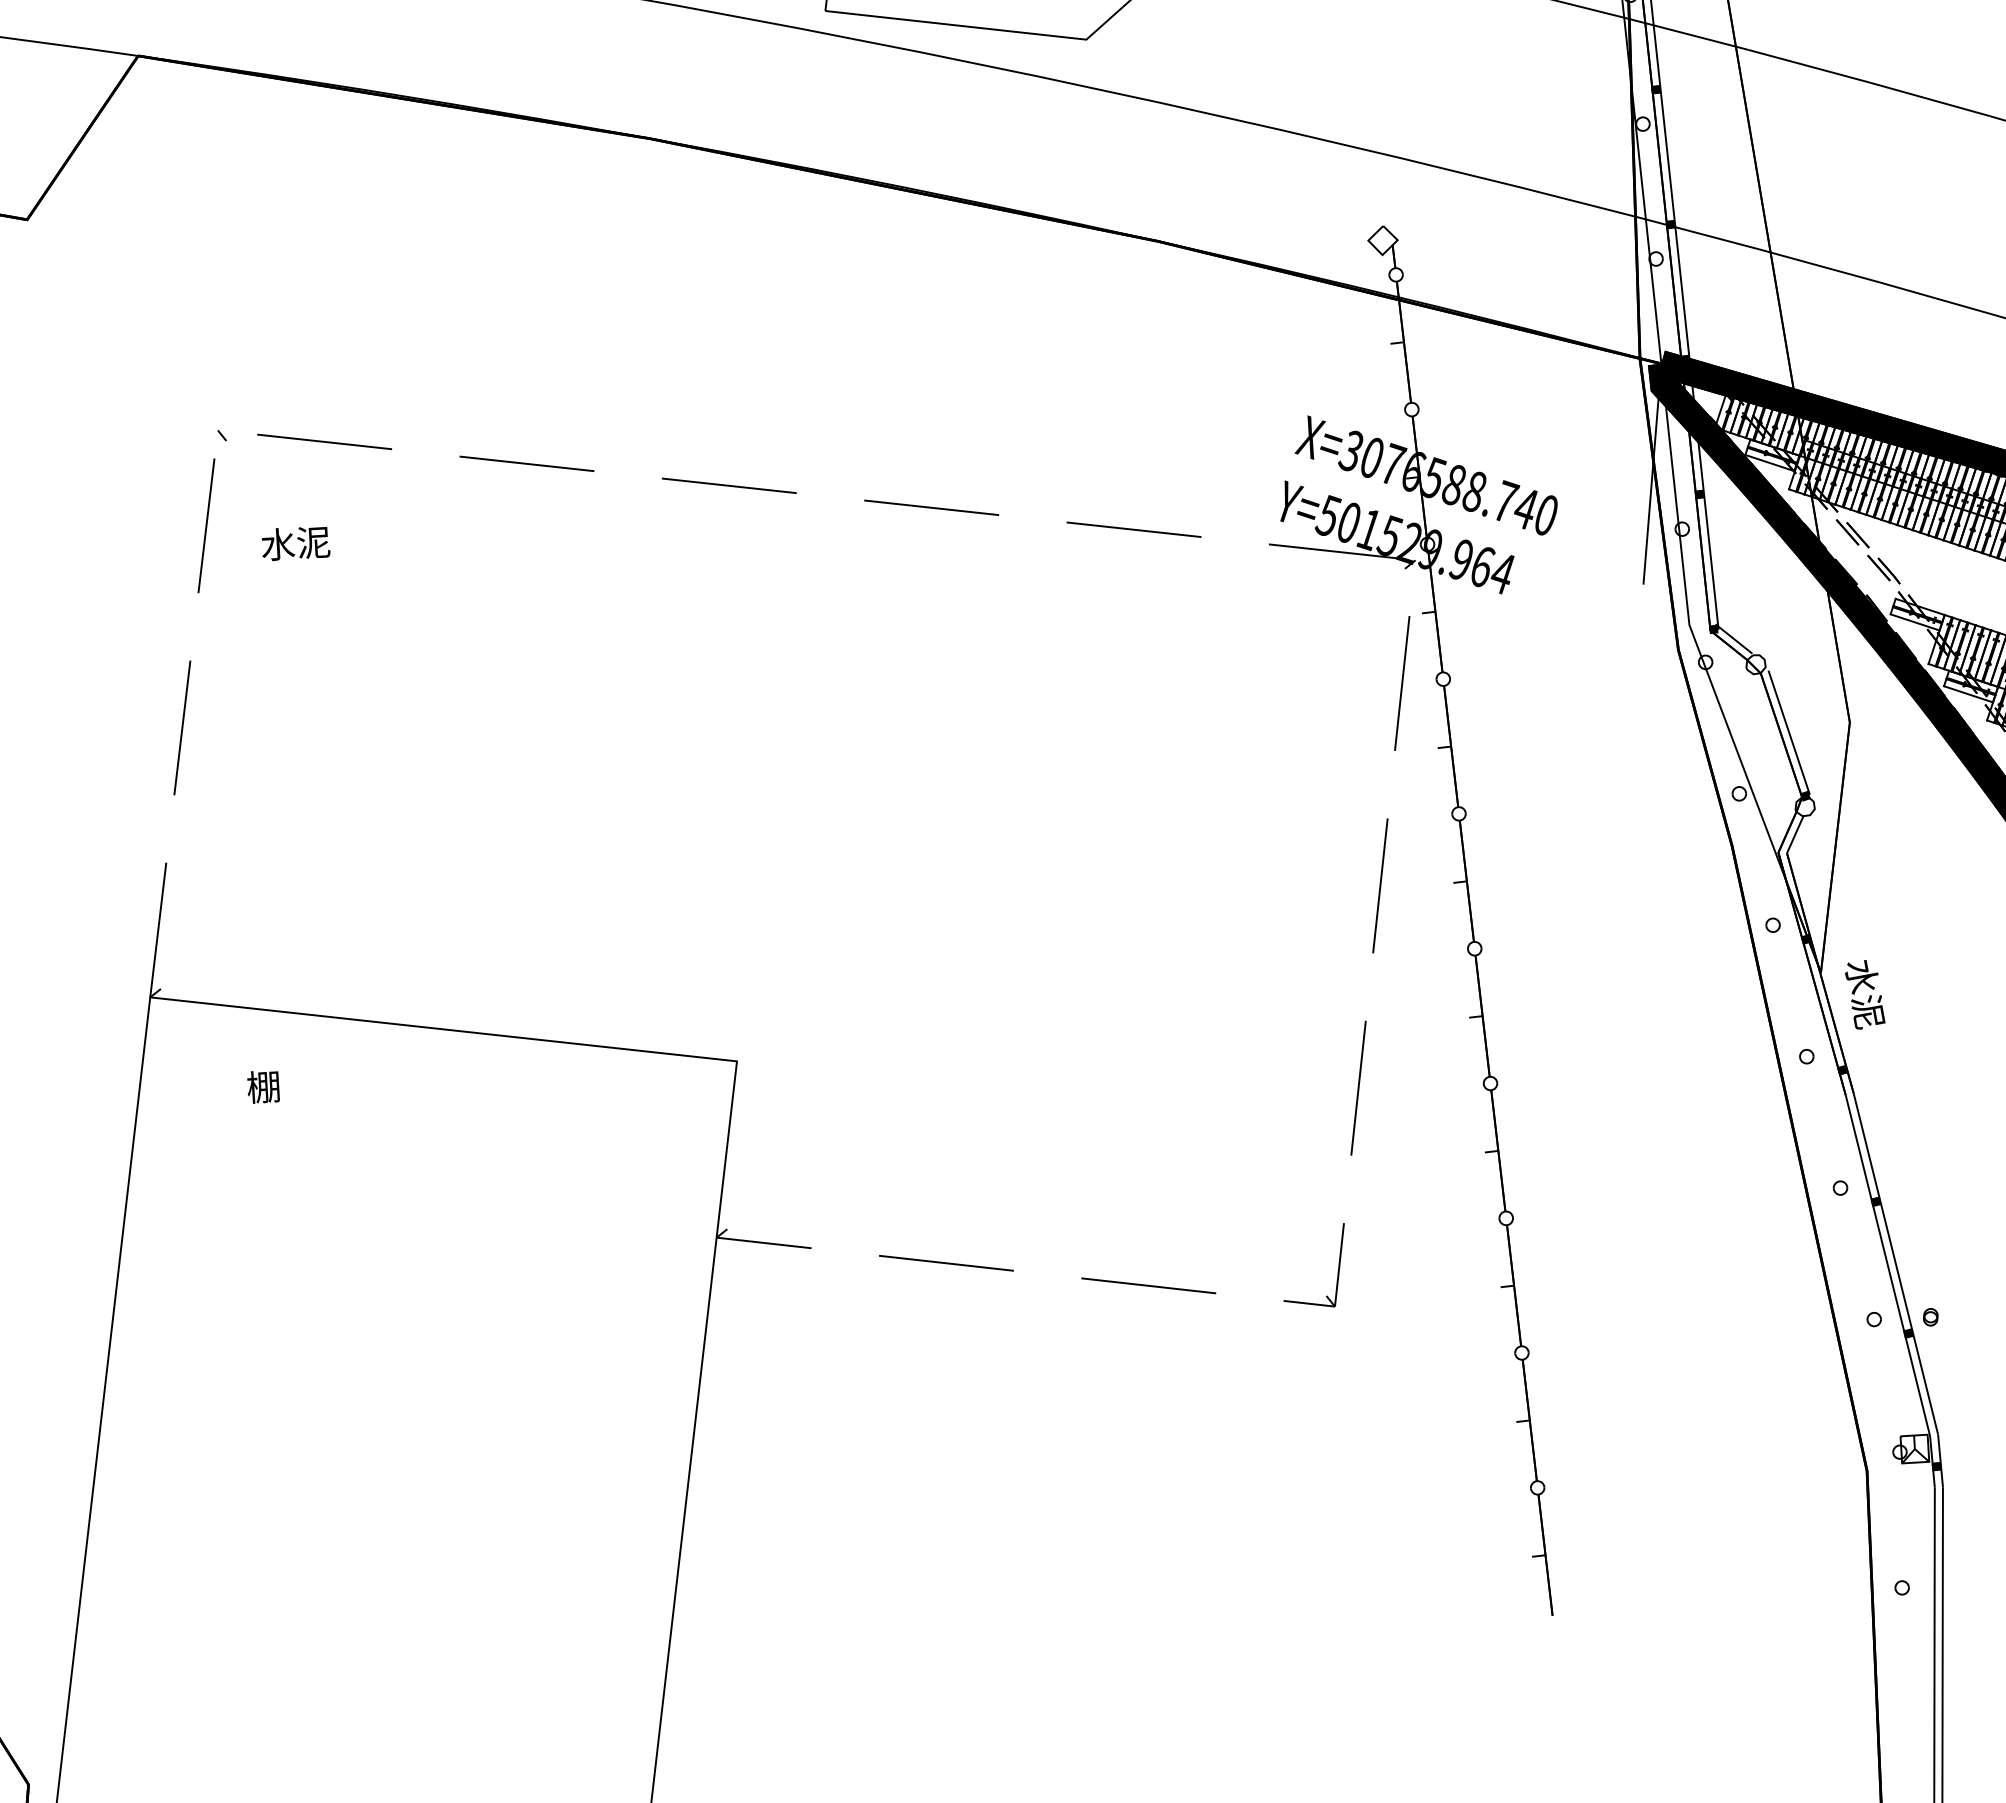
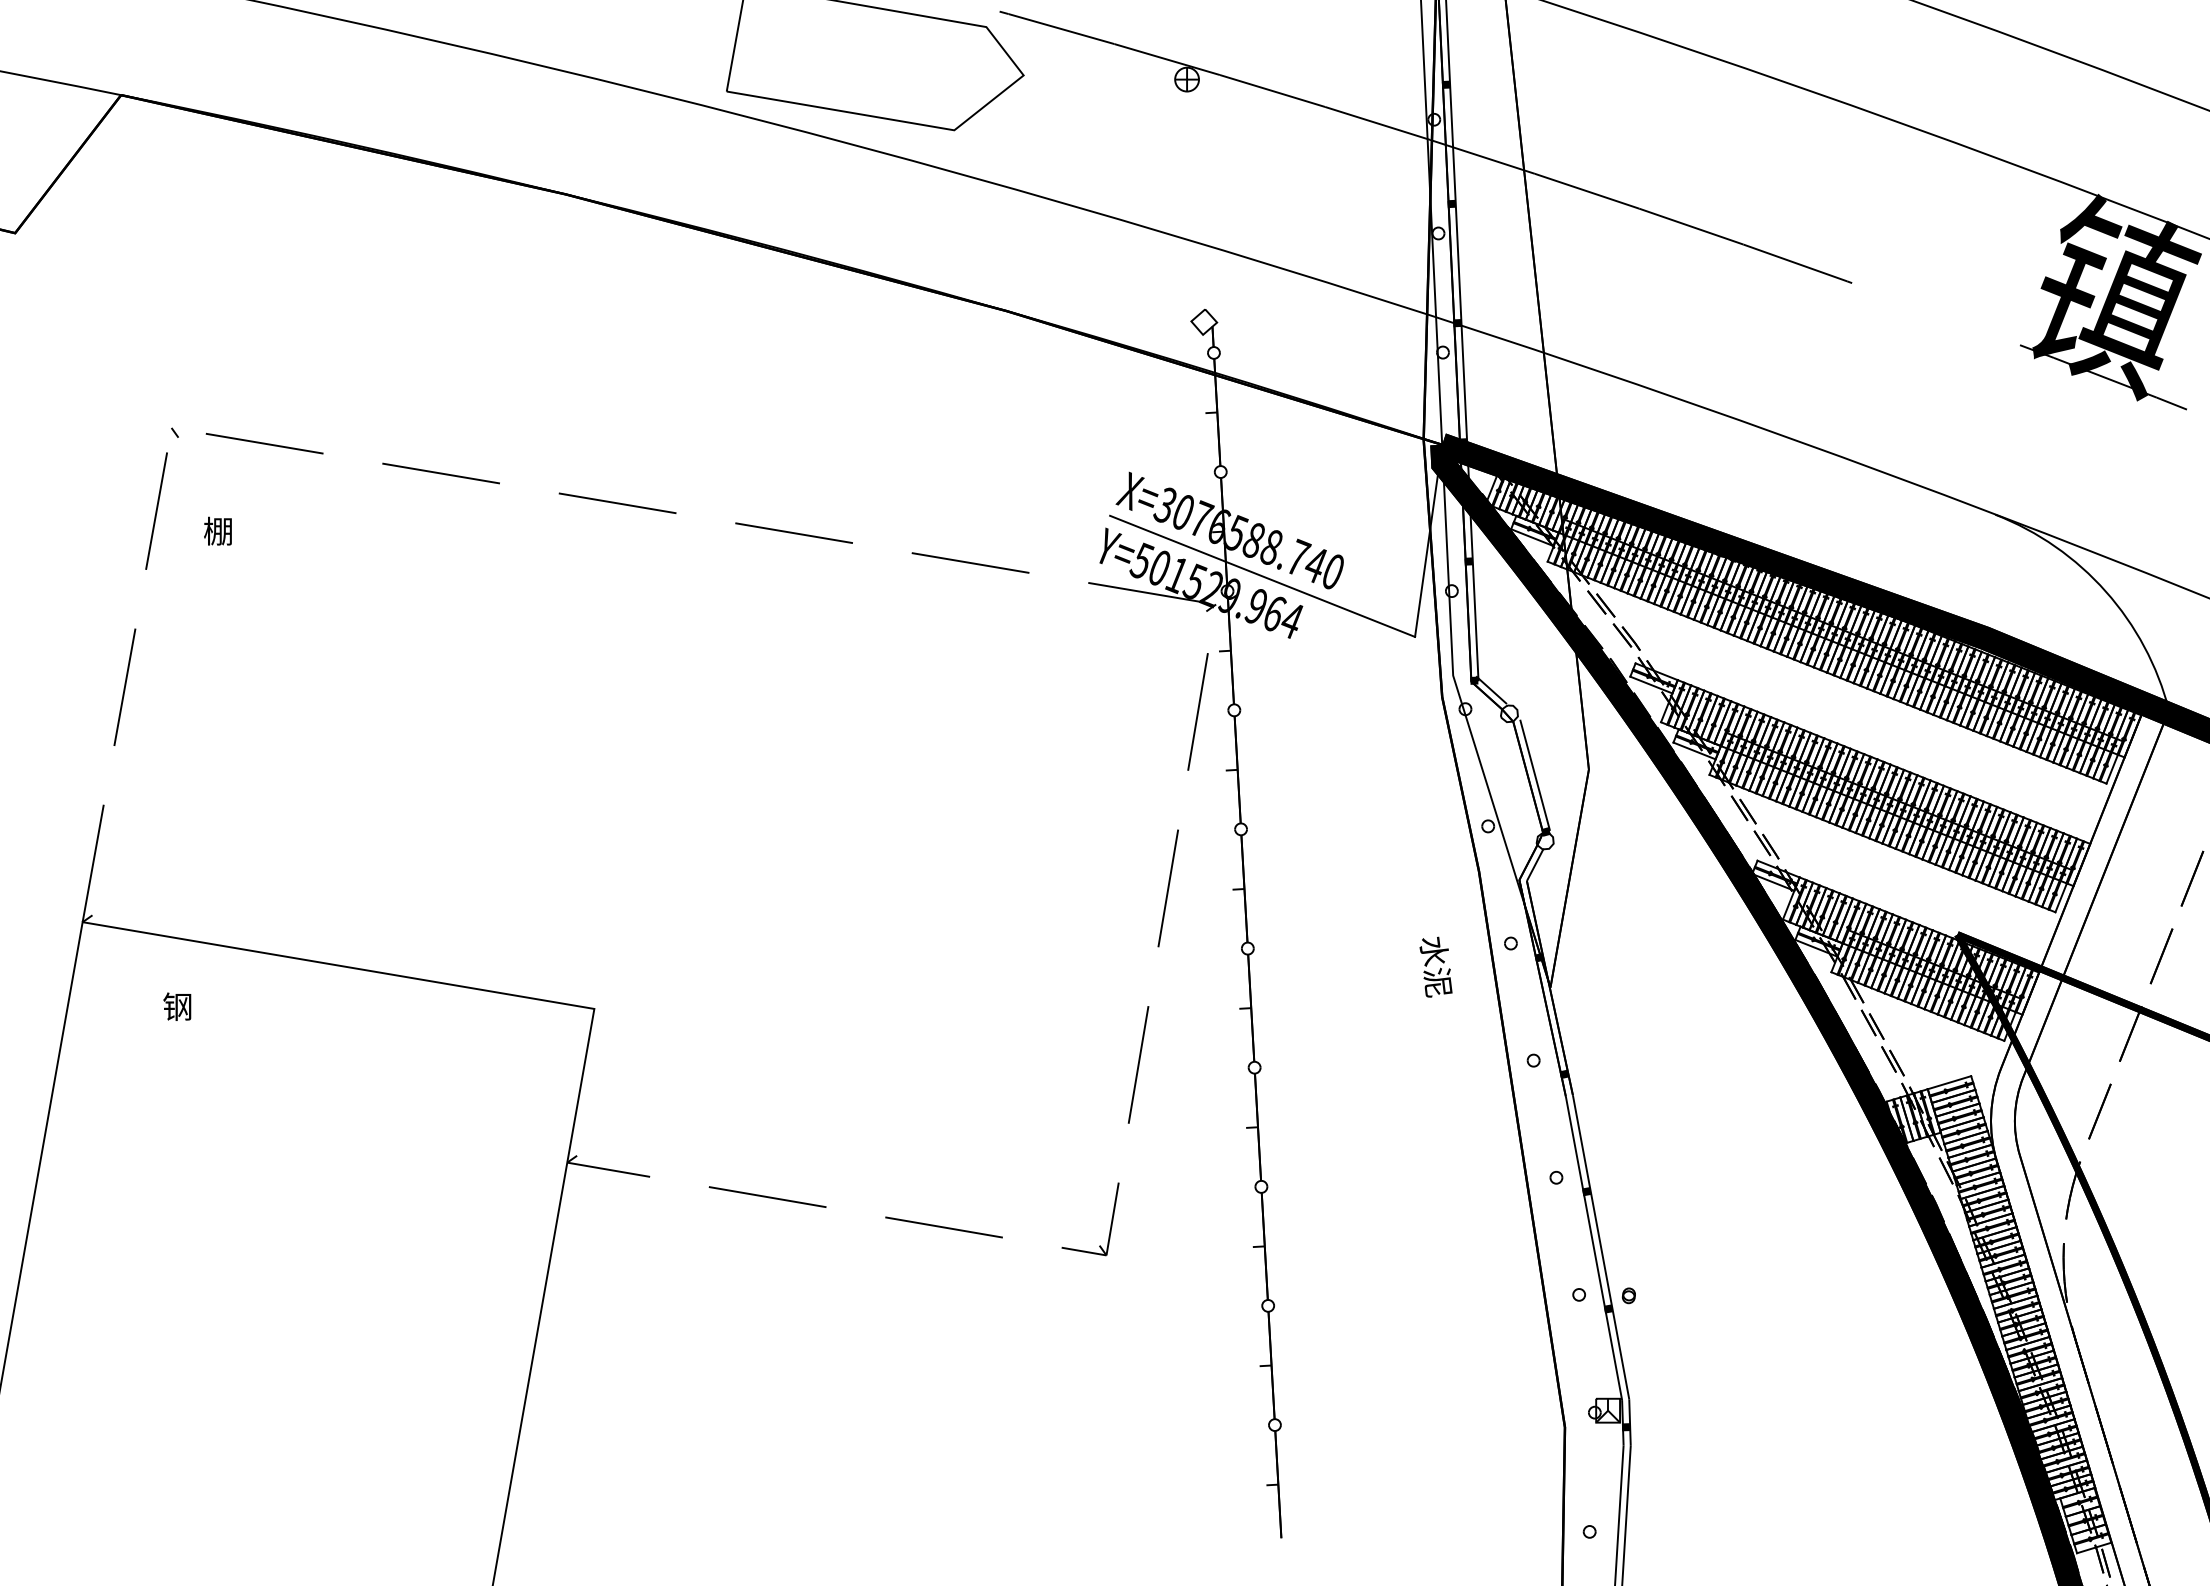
line: (1466, 524) -> (1262, 575), added
text: (296, 542) -> (234, 530), 水泥 -> 棚
text: (1864, 993) -> (1435, 966), moved
text: (262, 1086) -> (176, 1006), 棚 -> 钢

